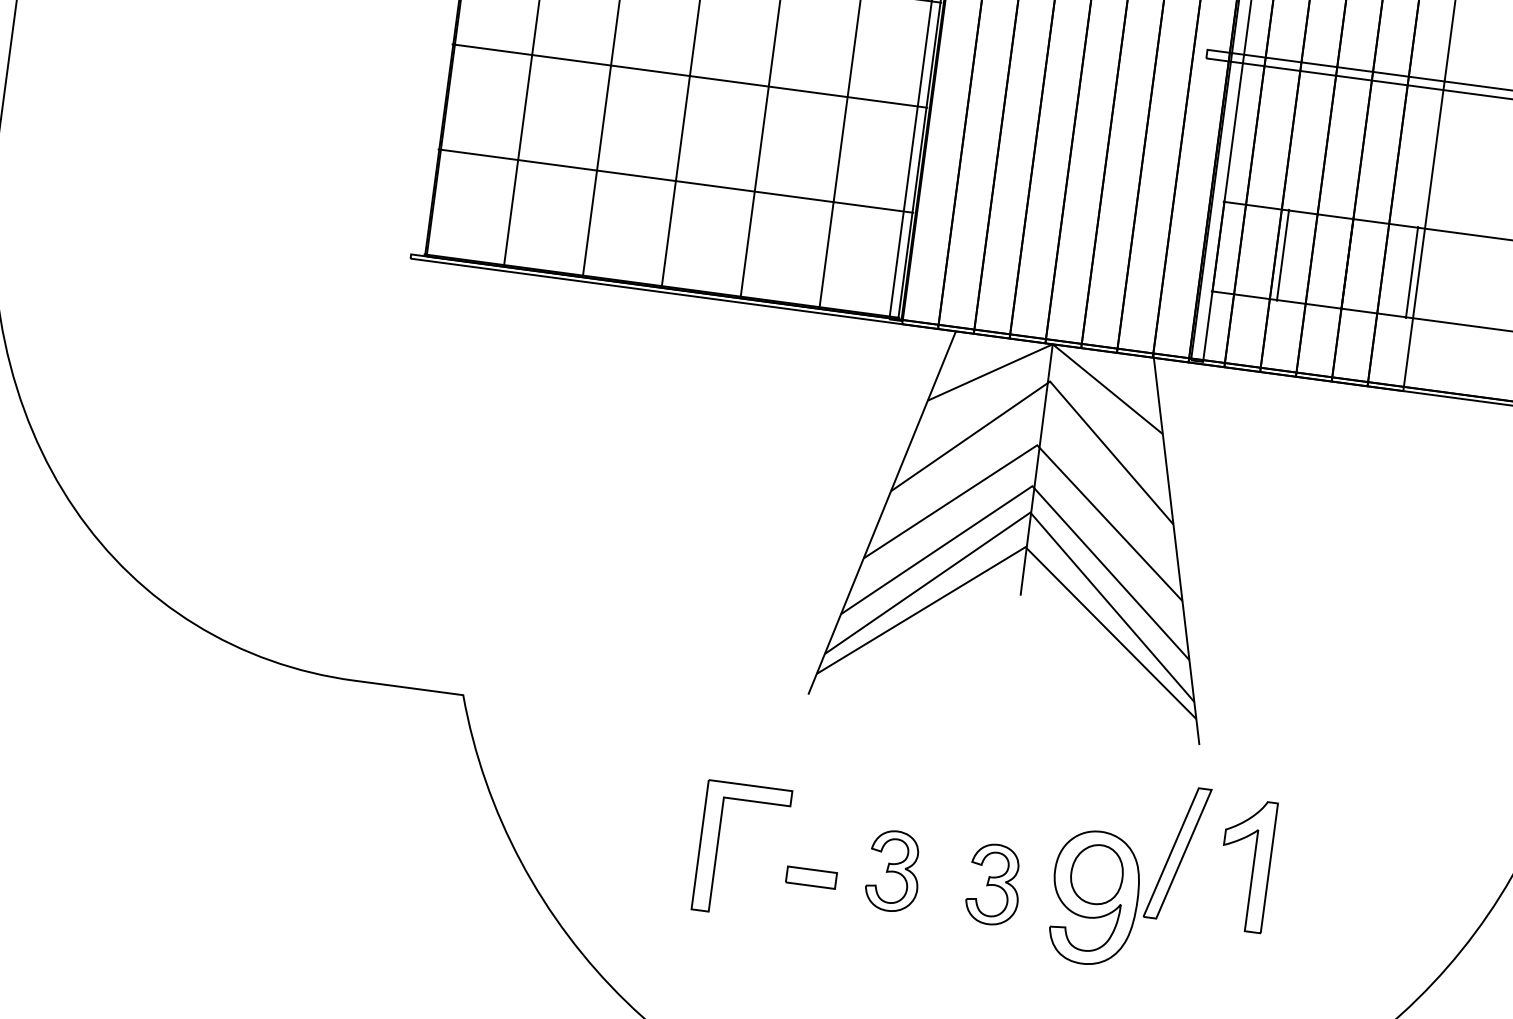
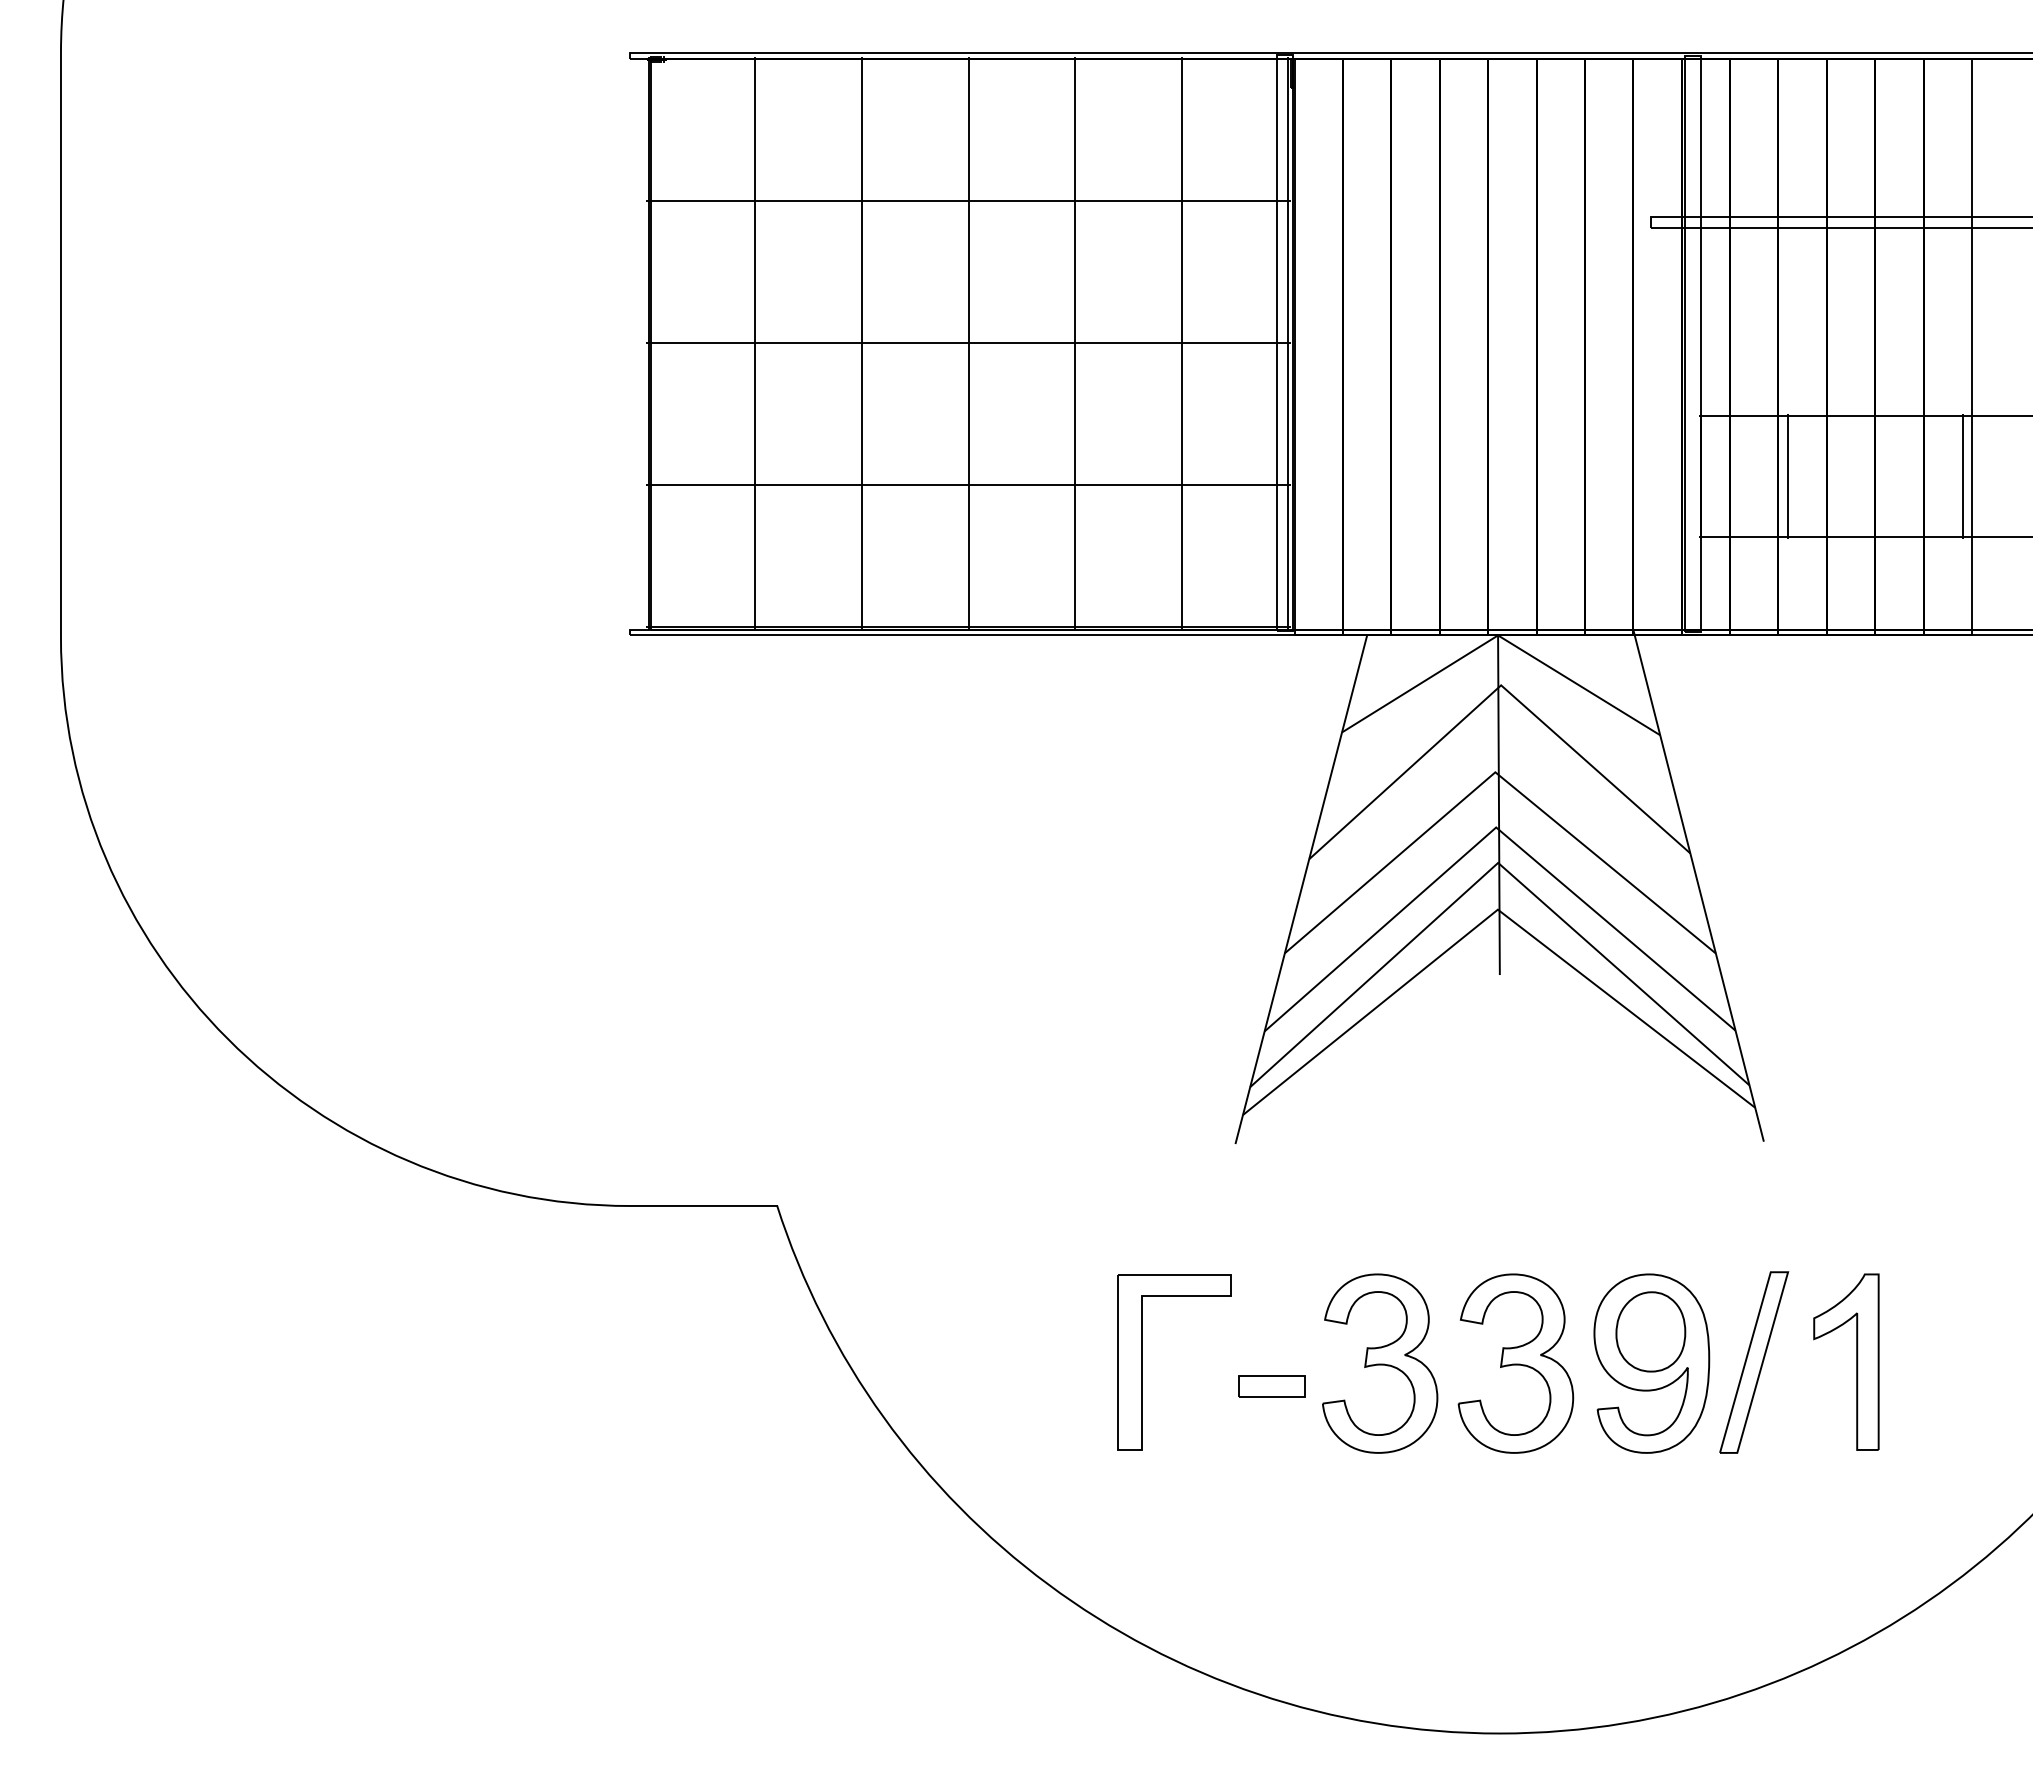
part: (1177, 853) -> (1754, 1362), moved
part: (1253, 865) -> (1856, 1361), moved
part: (893, 871) -> (1380, 1363), size x1.67
part: (993, 884) -> (1515, 1363), size x1.67

